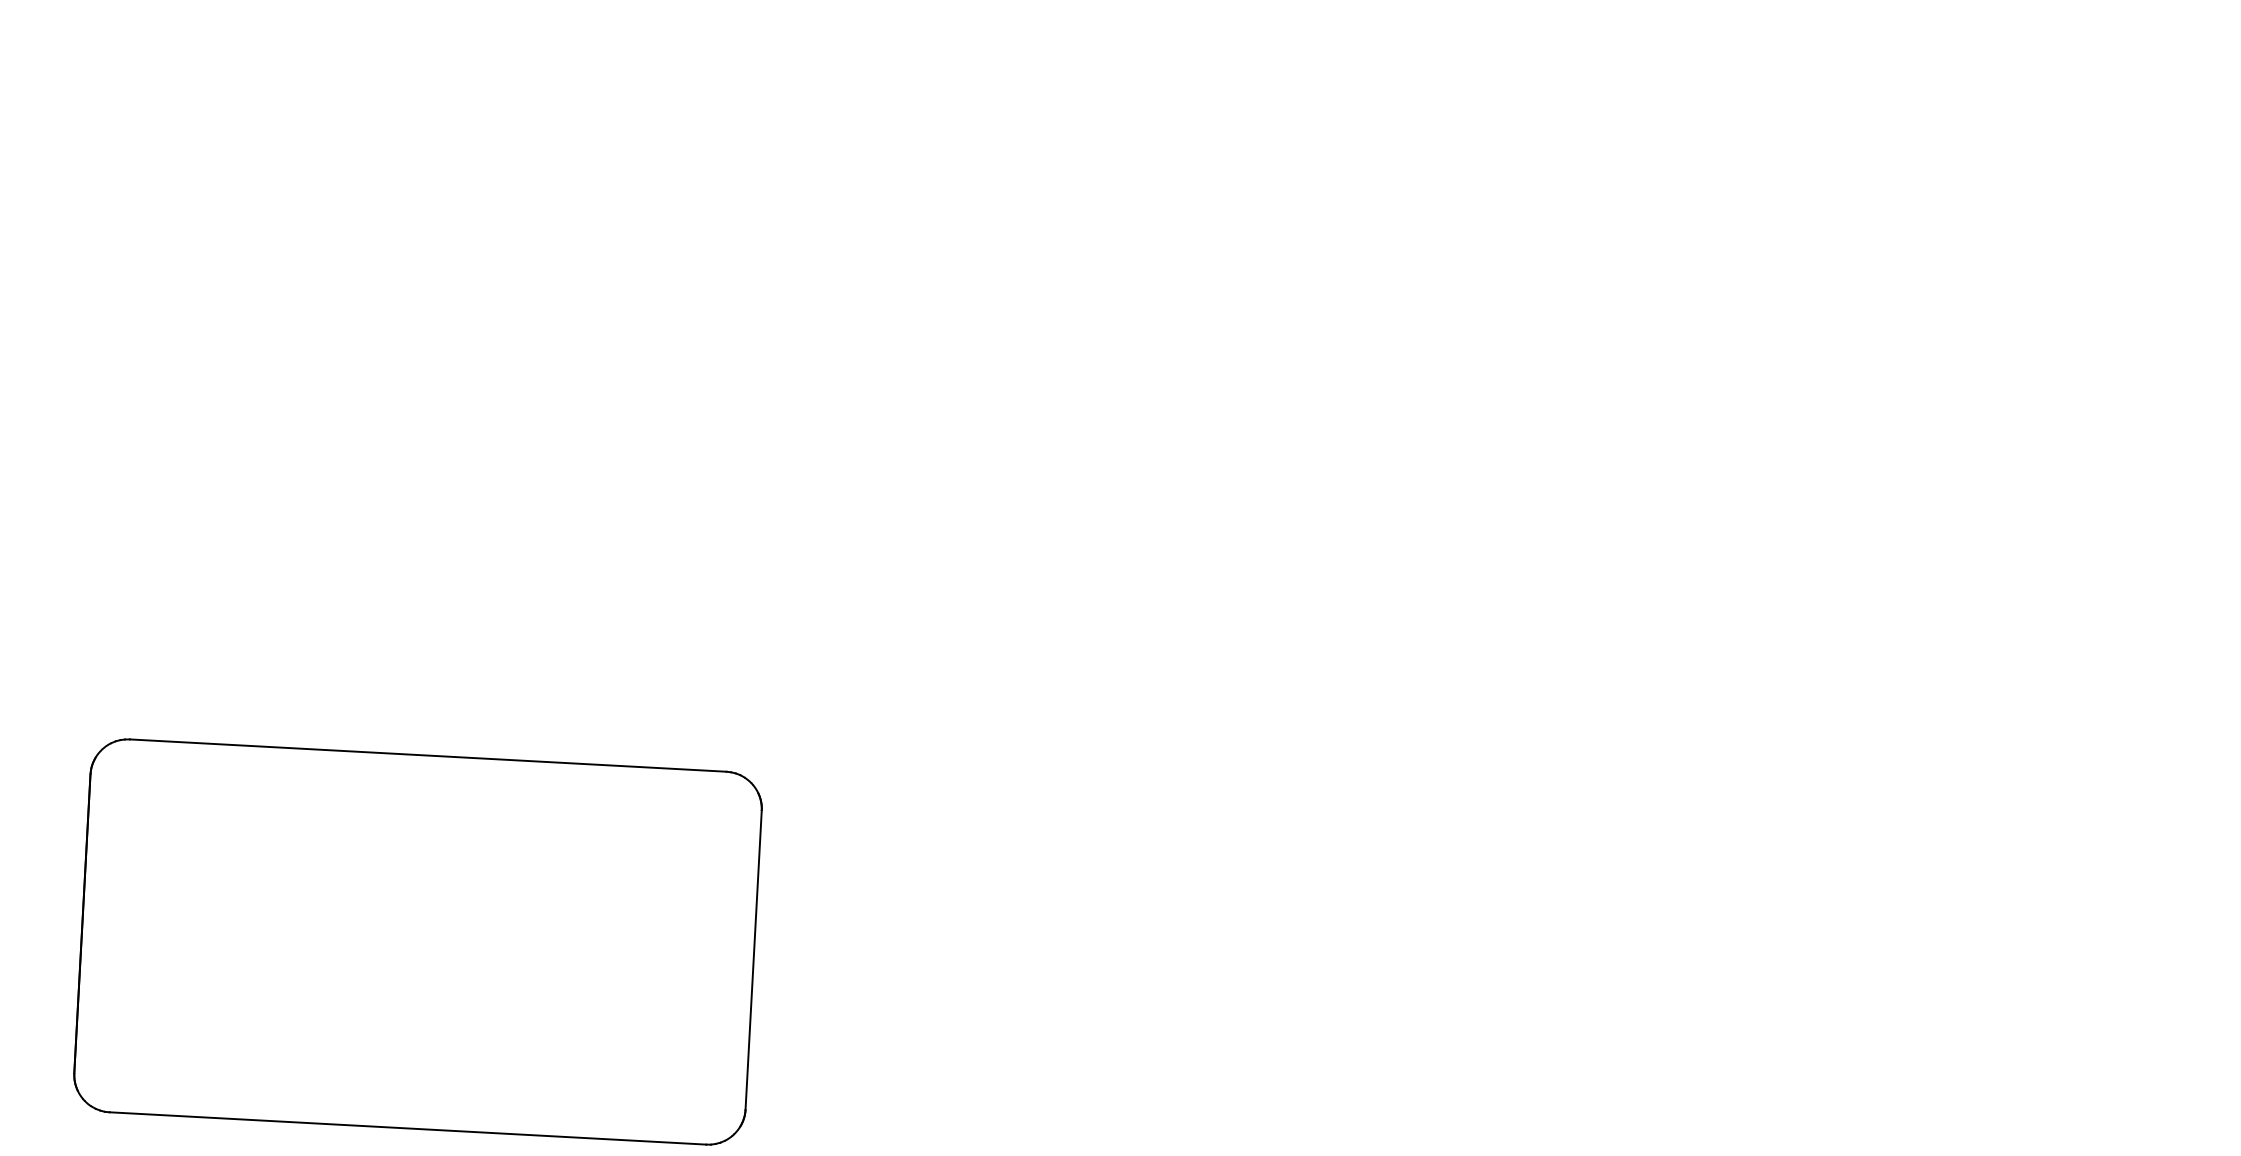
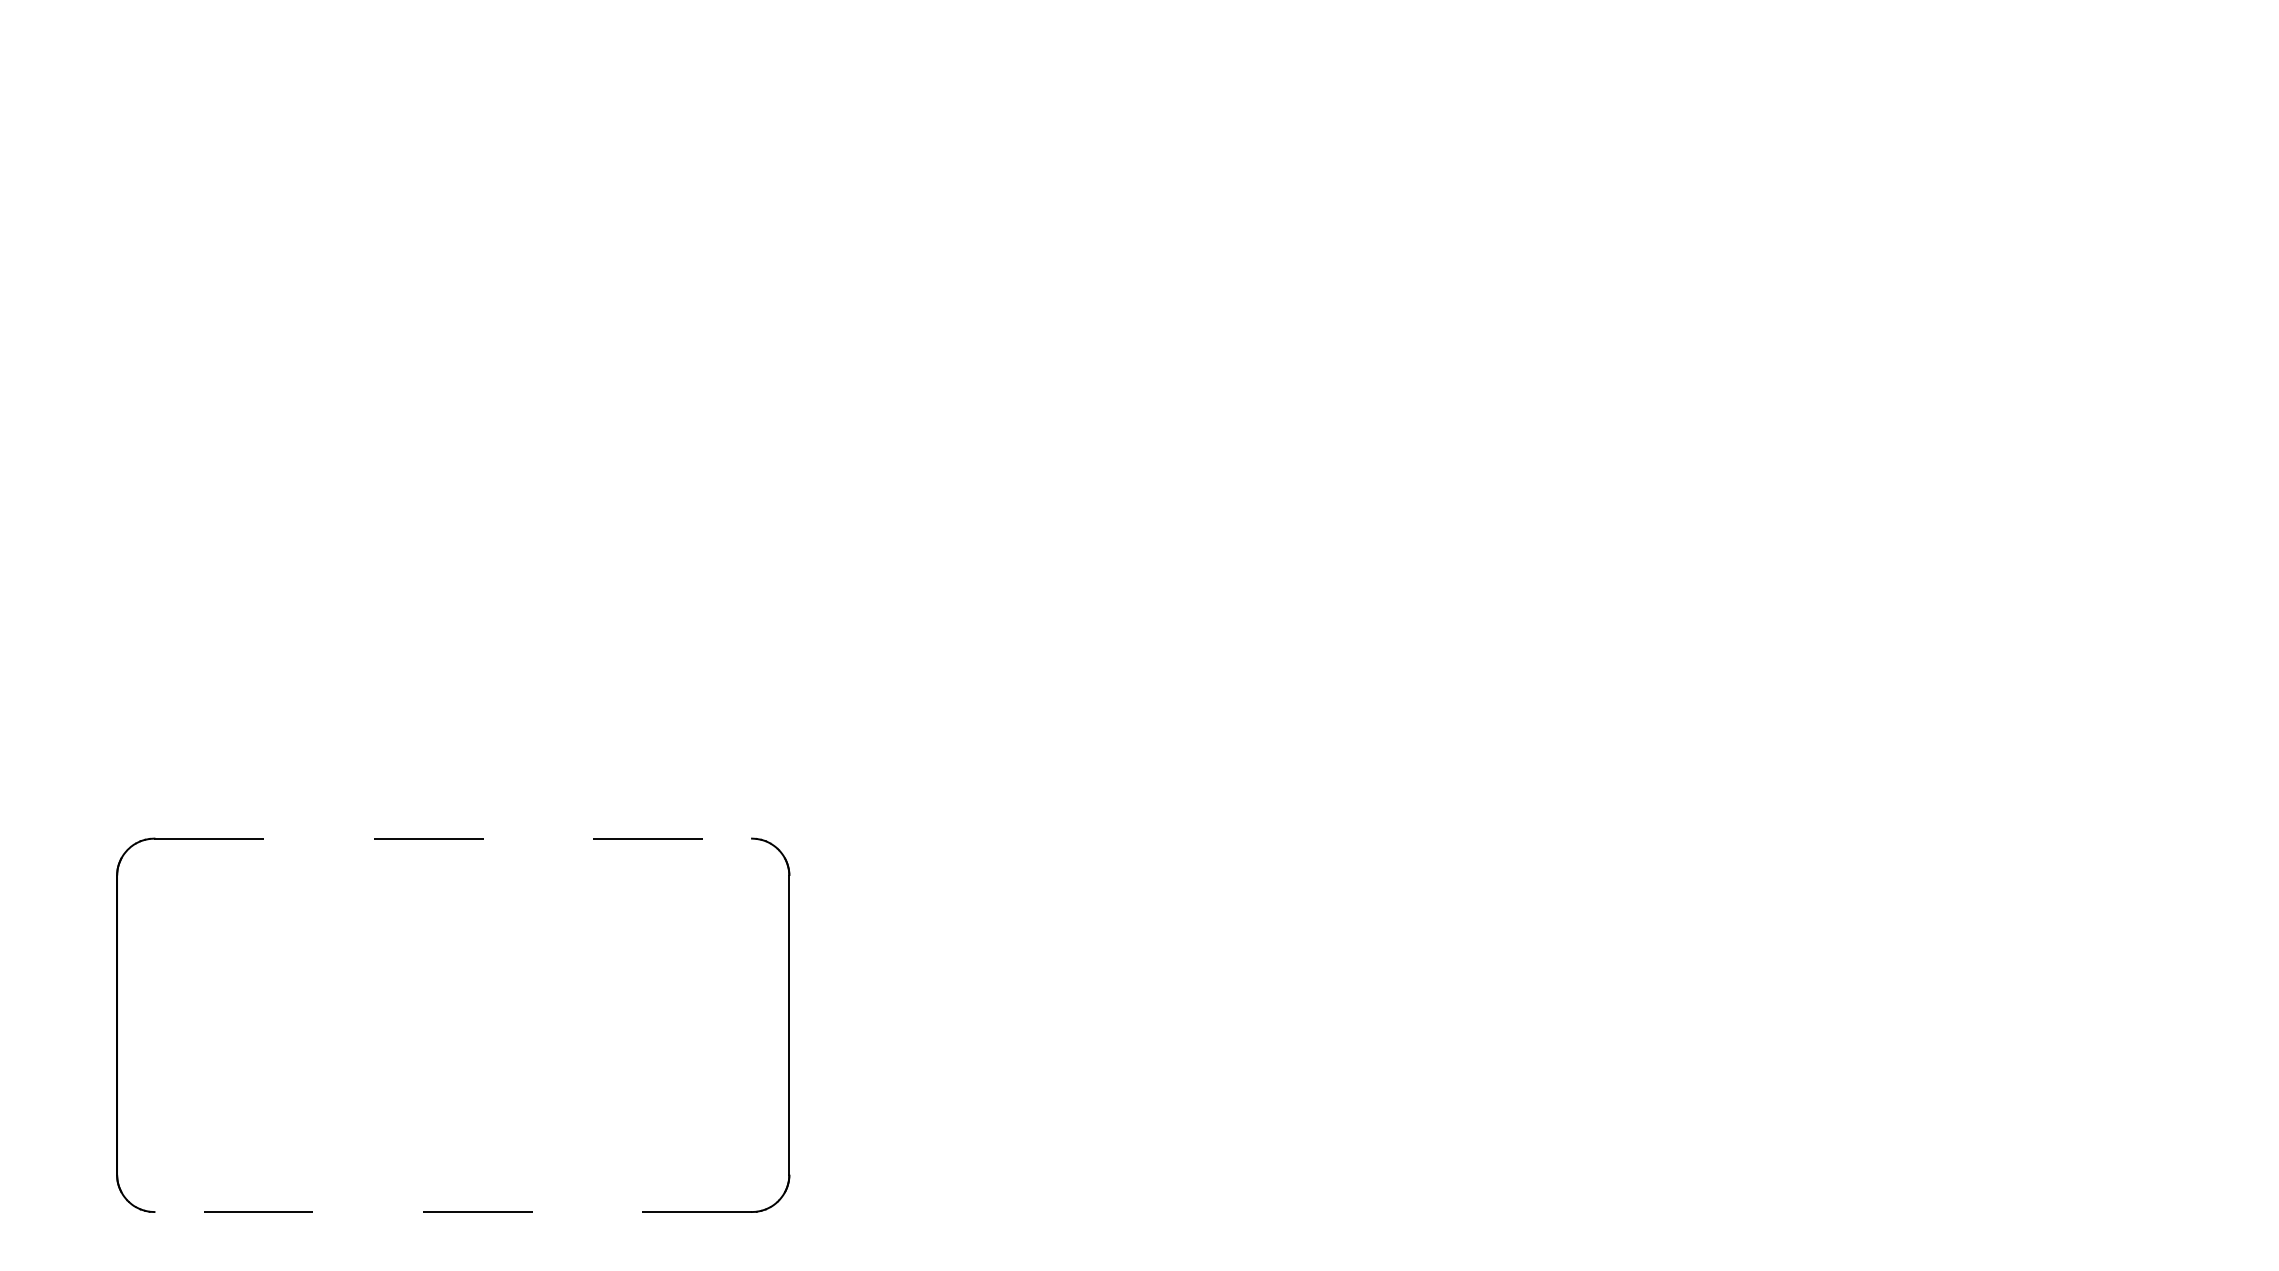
line: (428, 755) -> (453, 838), solid -> dashed
line: (408, 1128) -> (453, 1212), solid -> dashed

